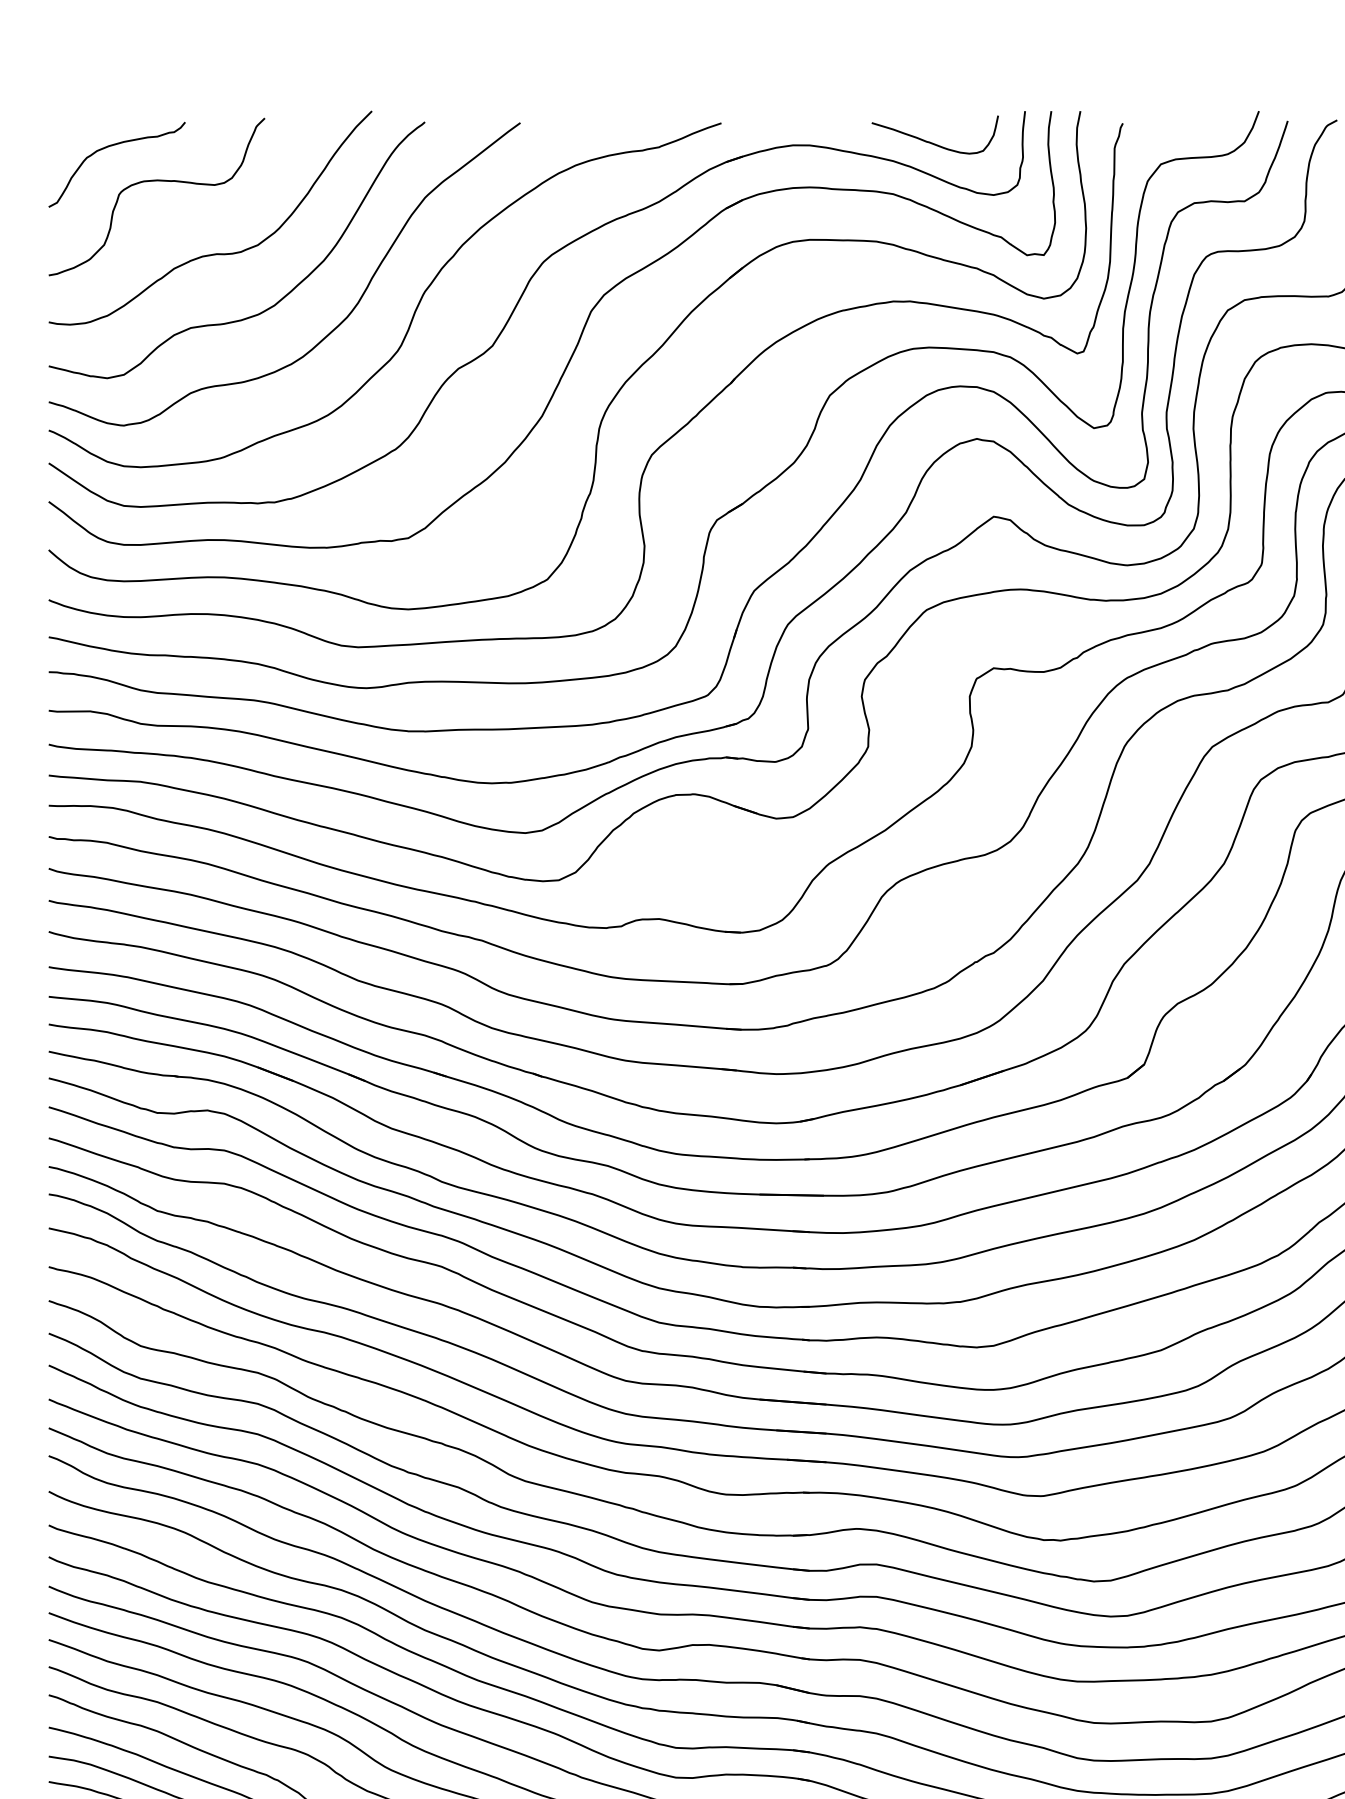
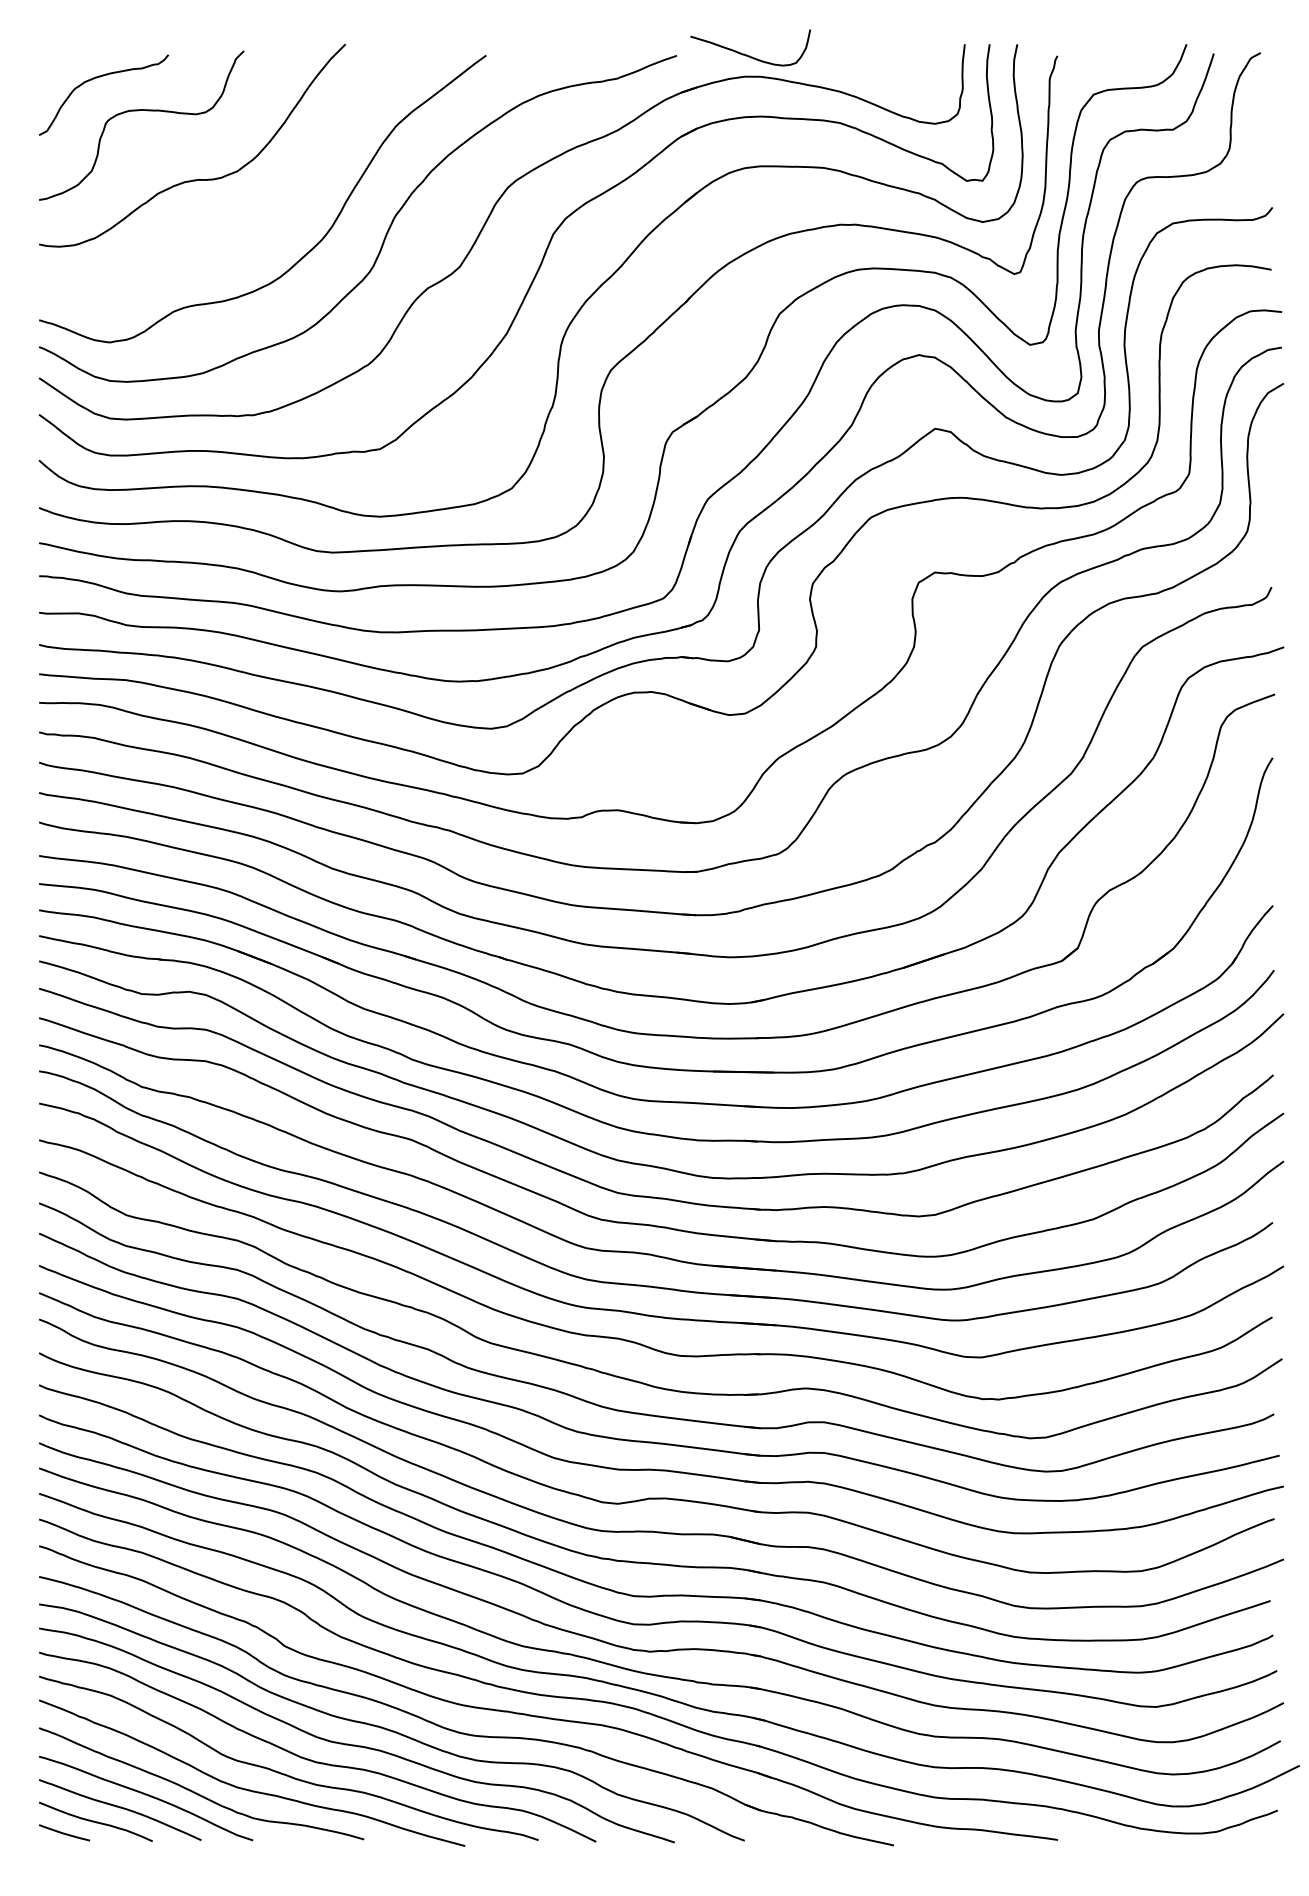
curve: (931, 141) -> (747, 54), moved
curve: (281, 298) -> (259, 221), removed

